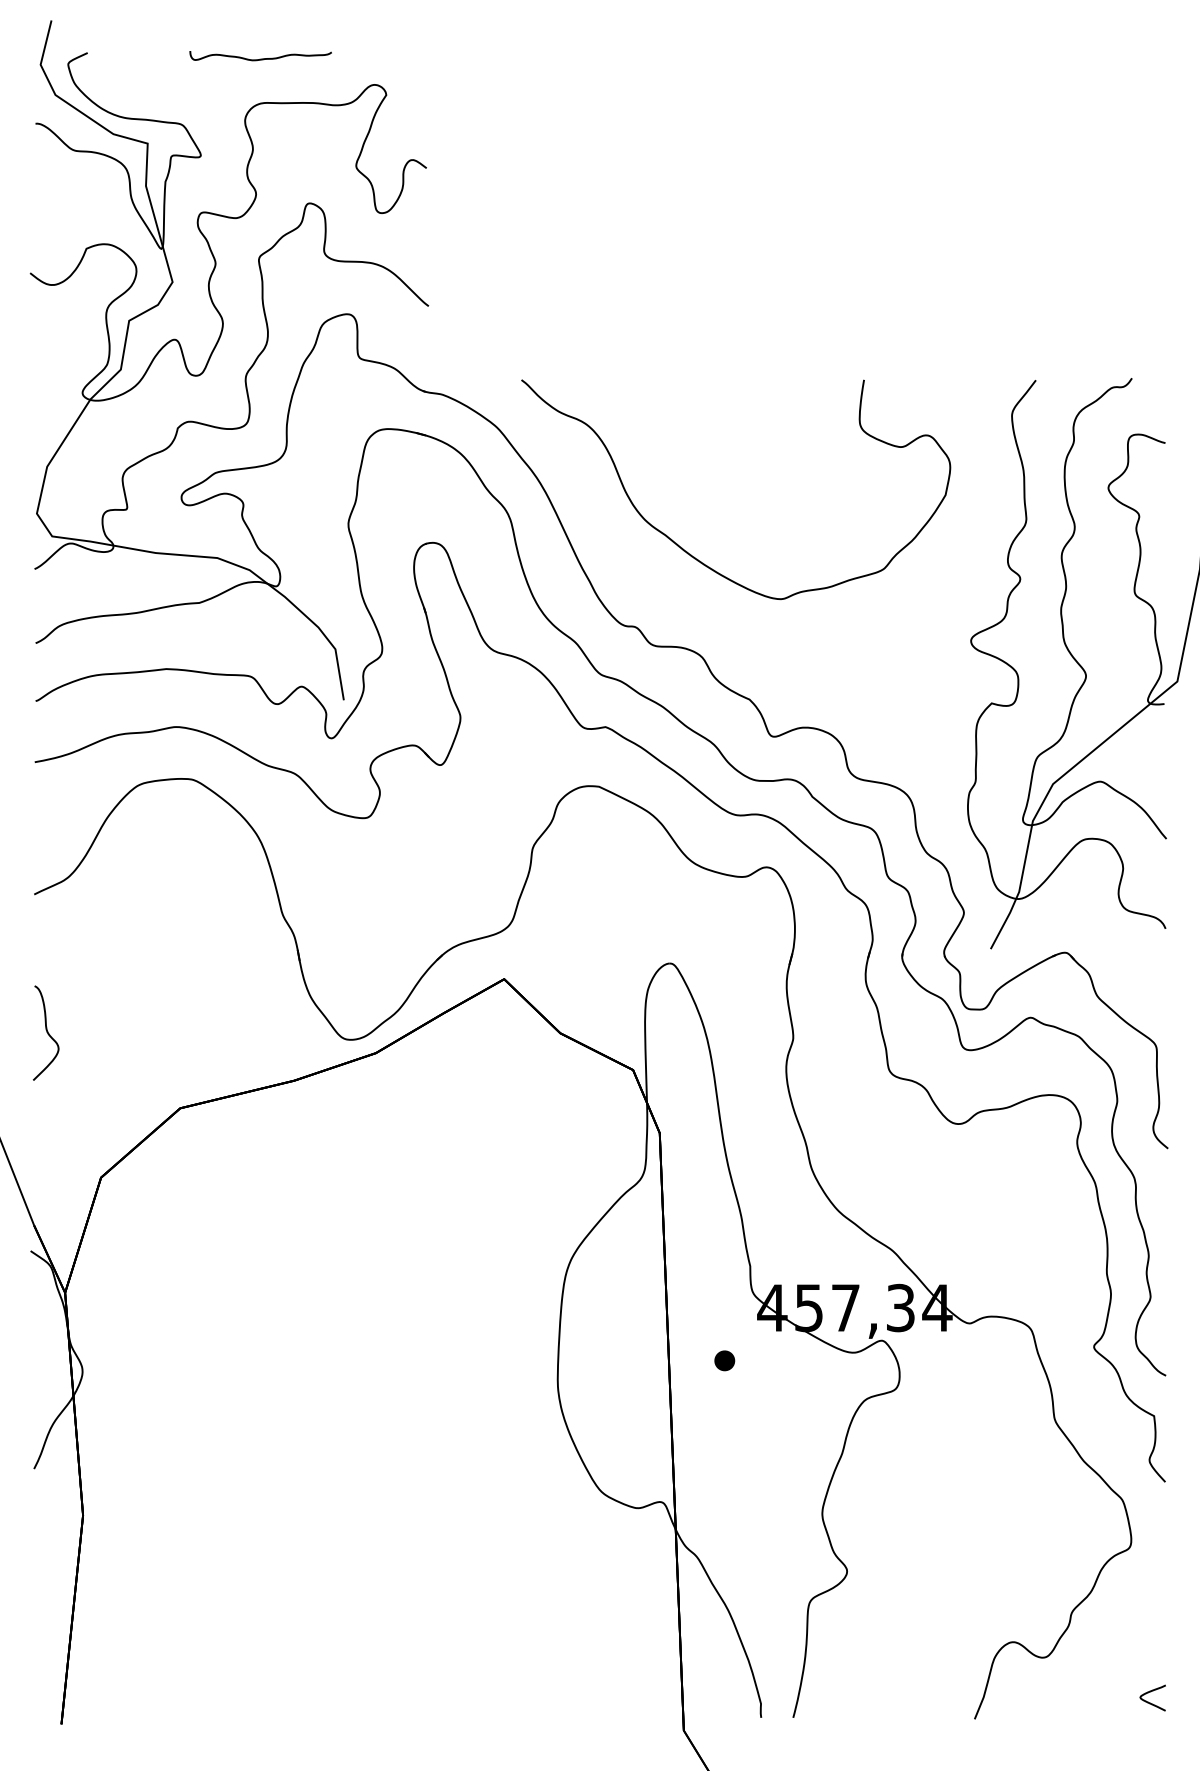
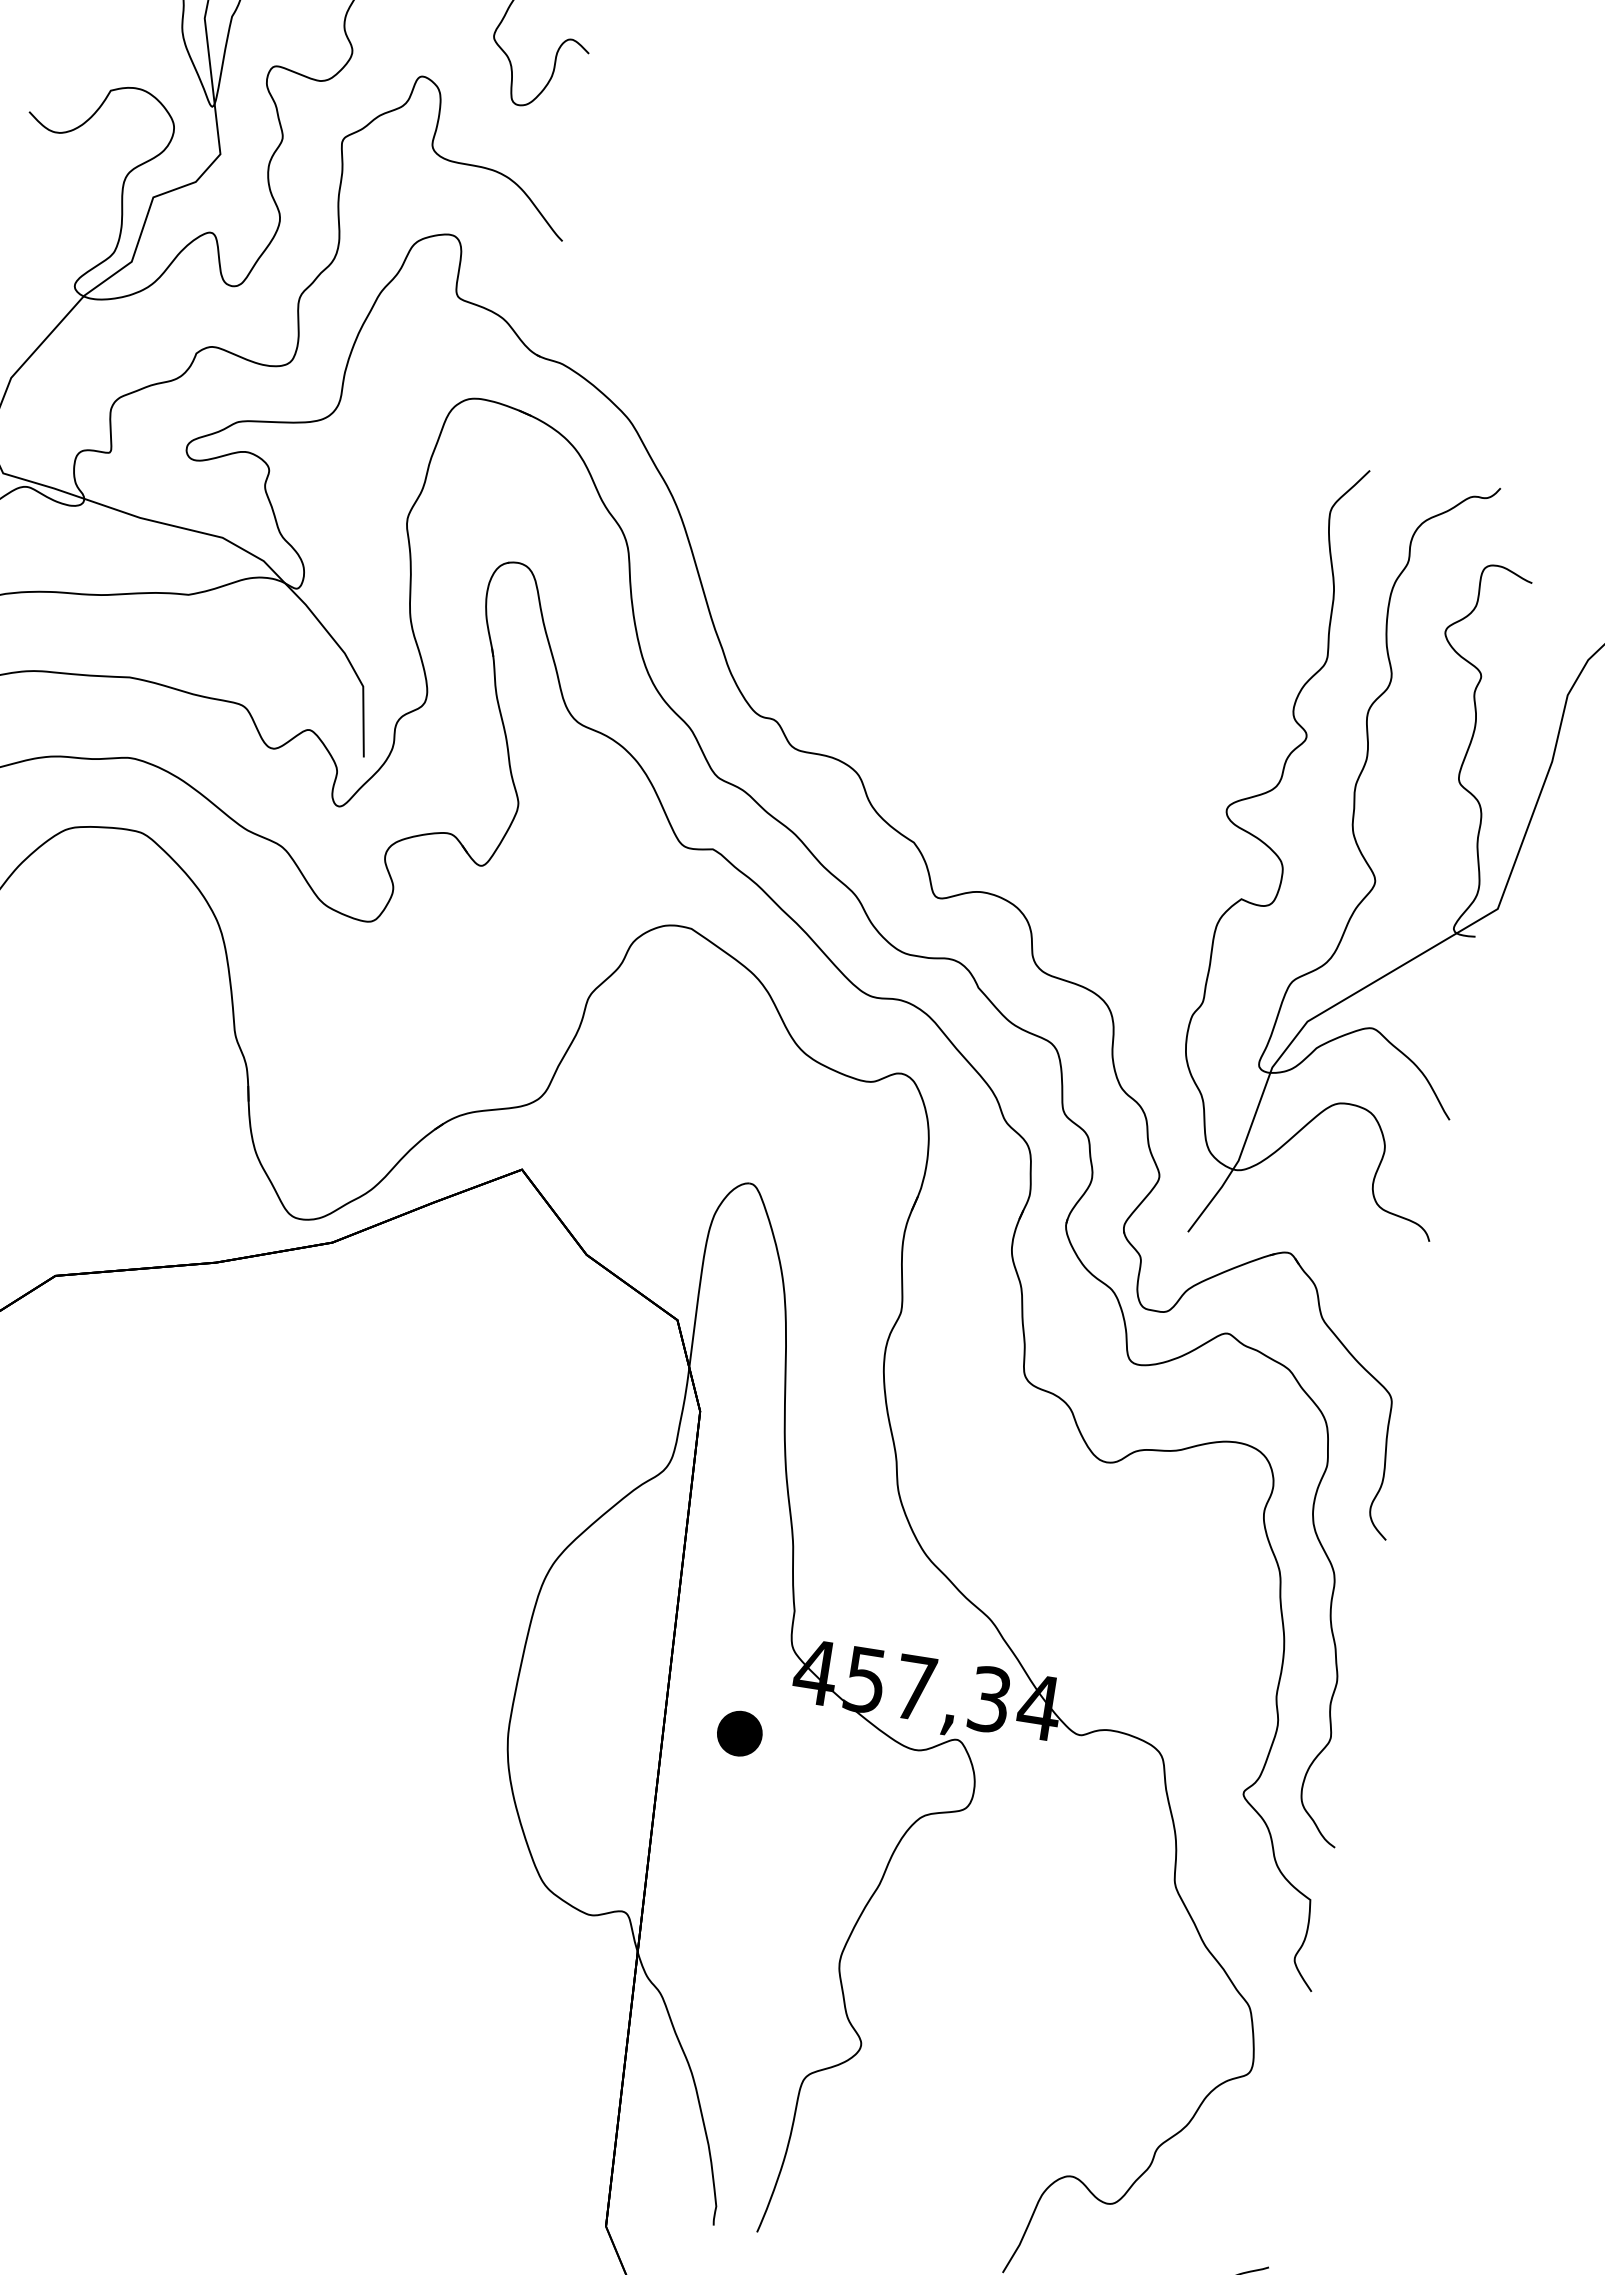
curve: (687, 551) -> (861, 628), removed
part: (724, 1360) -> (739, 1733), size x1.6

